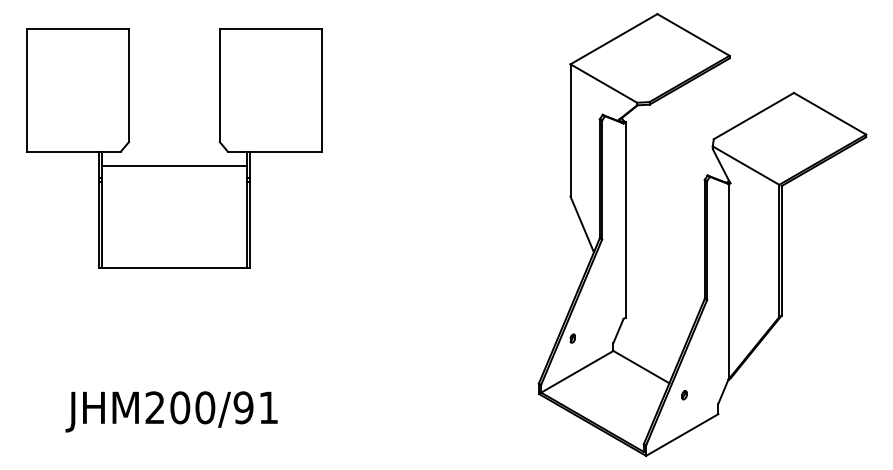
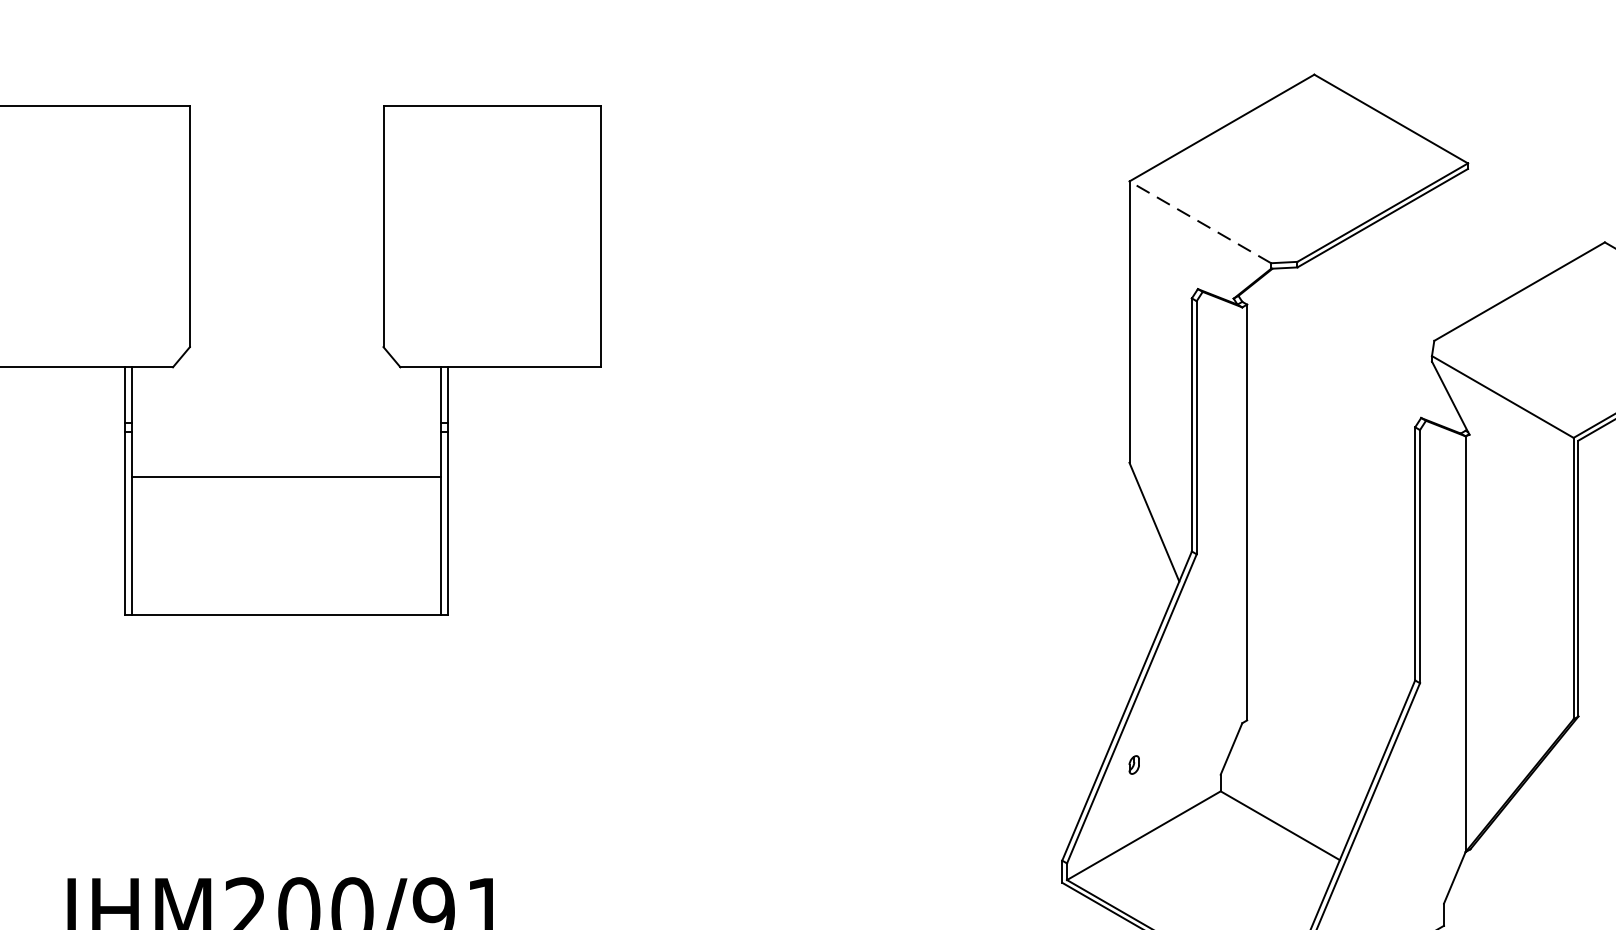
line: (603, 83) -> (1199, 222), solid -> dashed
line: (174, 166) -> (286, 477), moved
part: (684, 395) -> (1371, 886), removed

